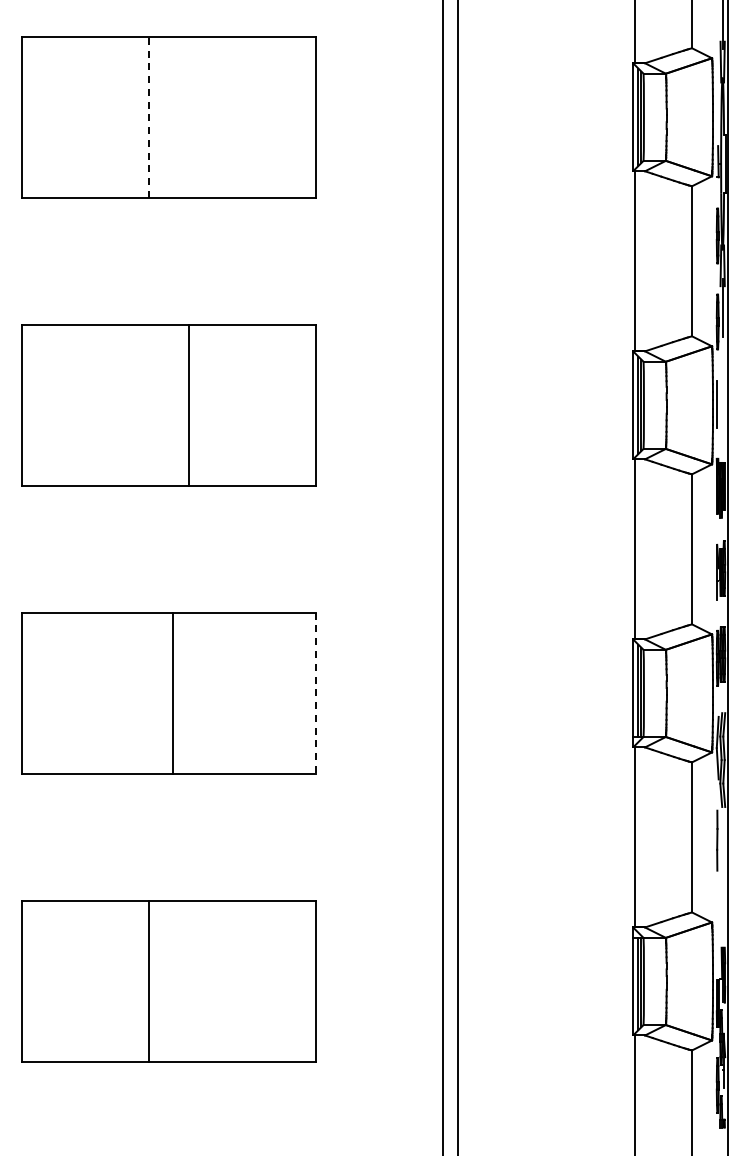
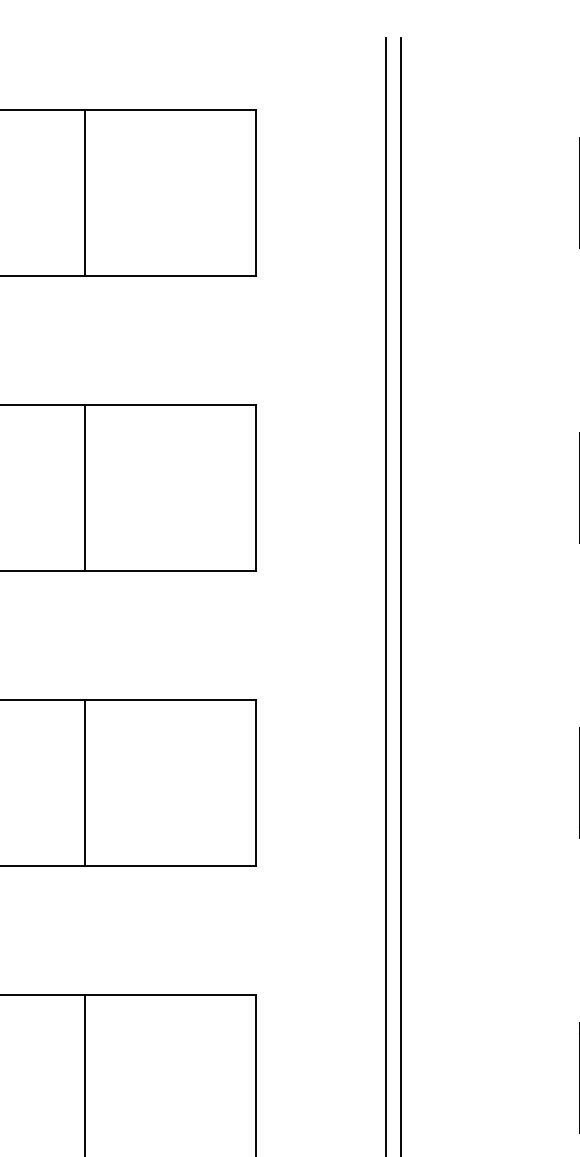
line: (149, 117) -> (85, 193), dashed -> solid
line: (189, 404) -> (85, 487), moved
line: (173, 693) -> (85, 783), moved
line: (316, 693) -> (256, 783), dashed -> solid

